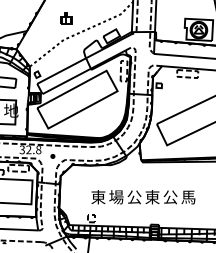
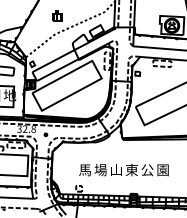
text: (98, 197) -> (85, 170), 東 -> 馬
text: (134, 197) -> (116, 170), 公 -> 山
text: (188, 197) -> (163, 170), 馬 -> 園

